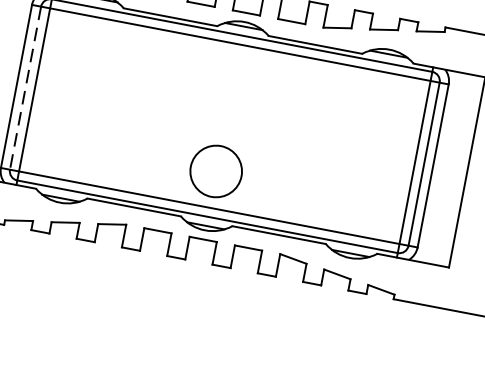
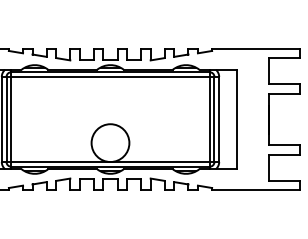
line: (25, 88) -> (6, 119), dashed -> solid
circle: (216, 172) -> (110, 143), size x1.43

